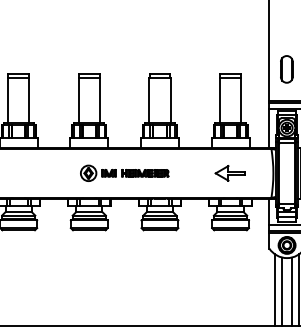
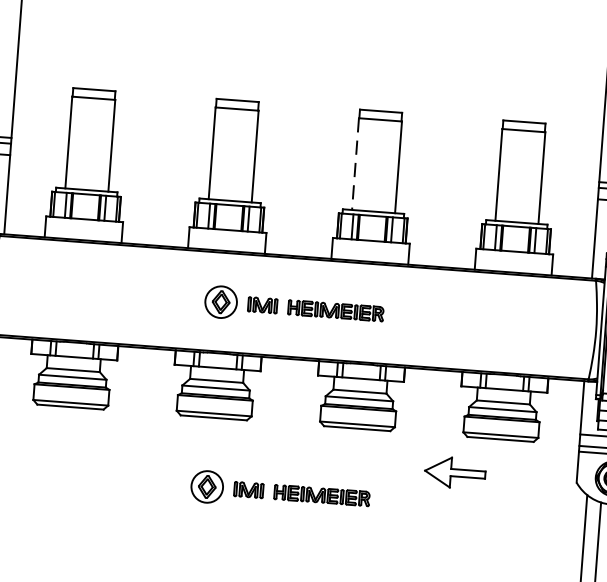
line: (149, 100) -> (355, 163), solid -> dashed
part: (229, 173) -> (453, 473), moved
part: (124, 263) -> (280, 490), added

